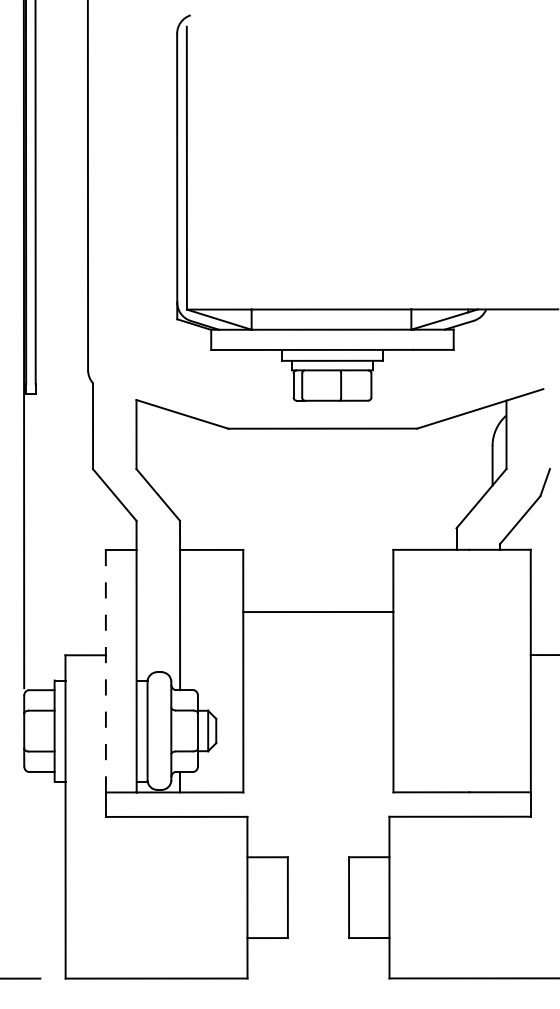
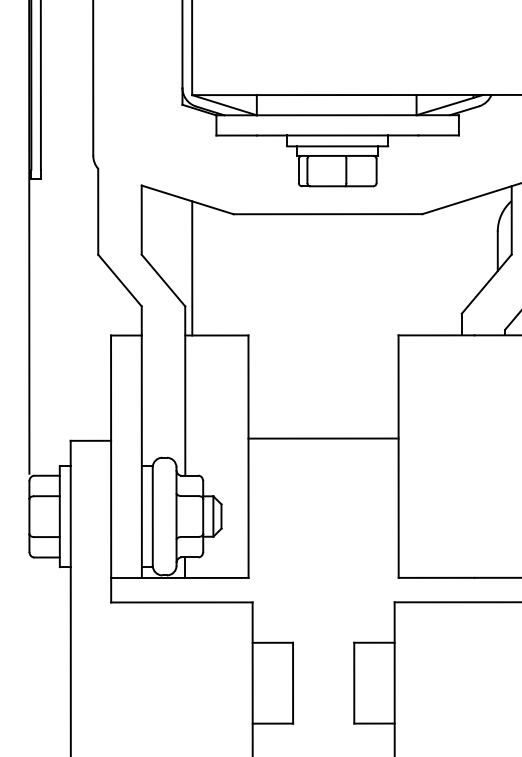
line: (187, 482) -> (192, 268), added
line: (318, 611) -> (323, 438), moved
line: (105, 671) -> (110, 457), dashed -> solid

